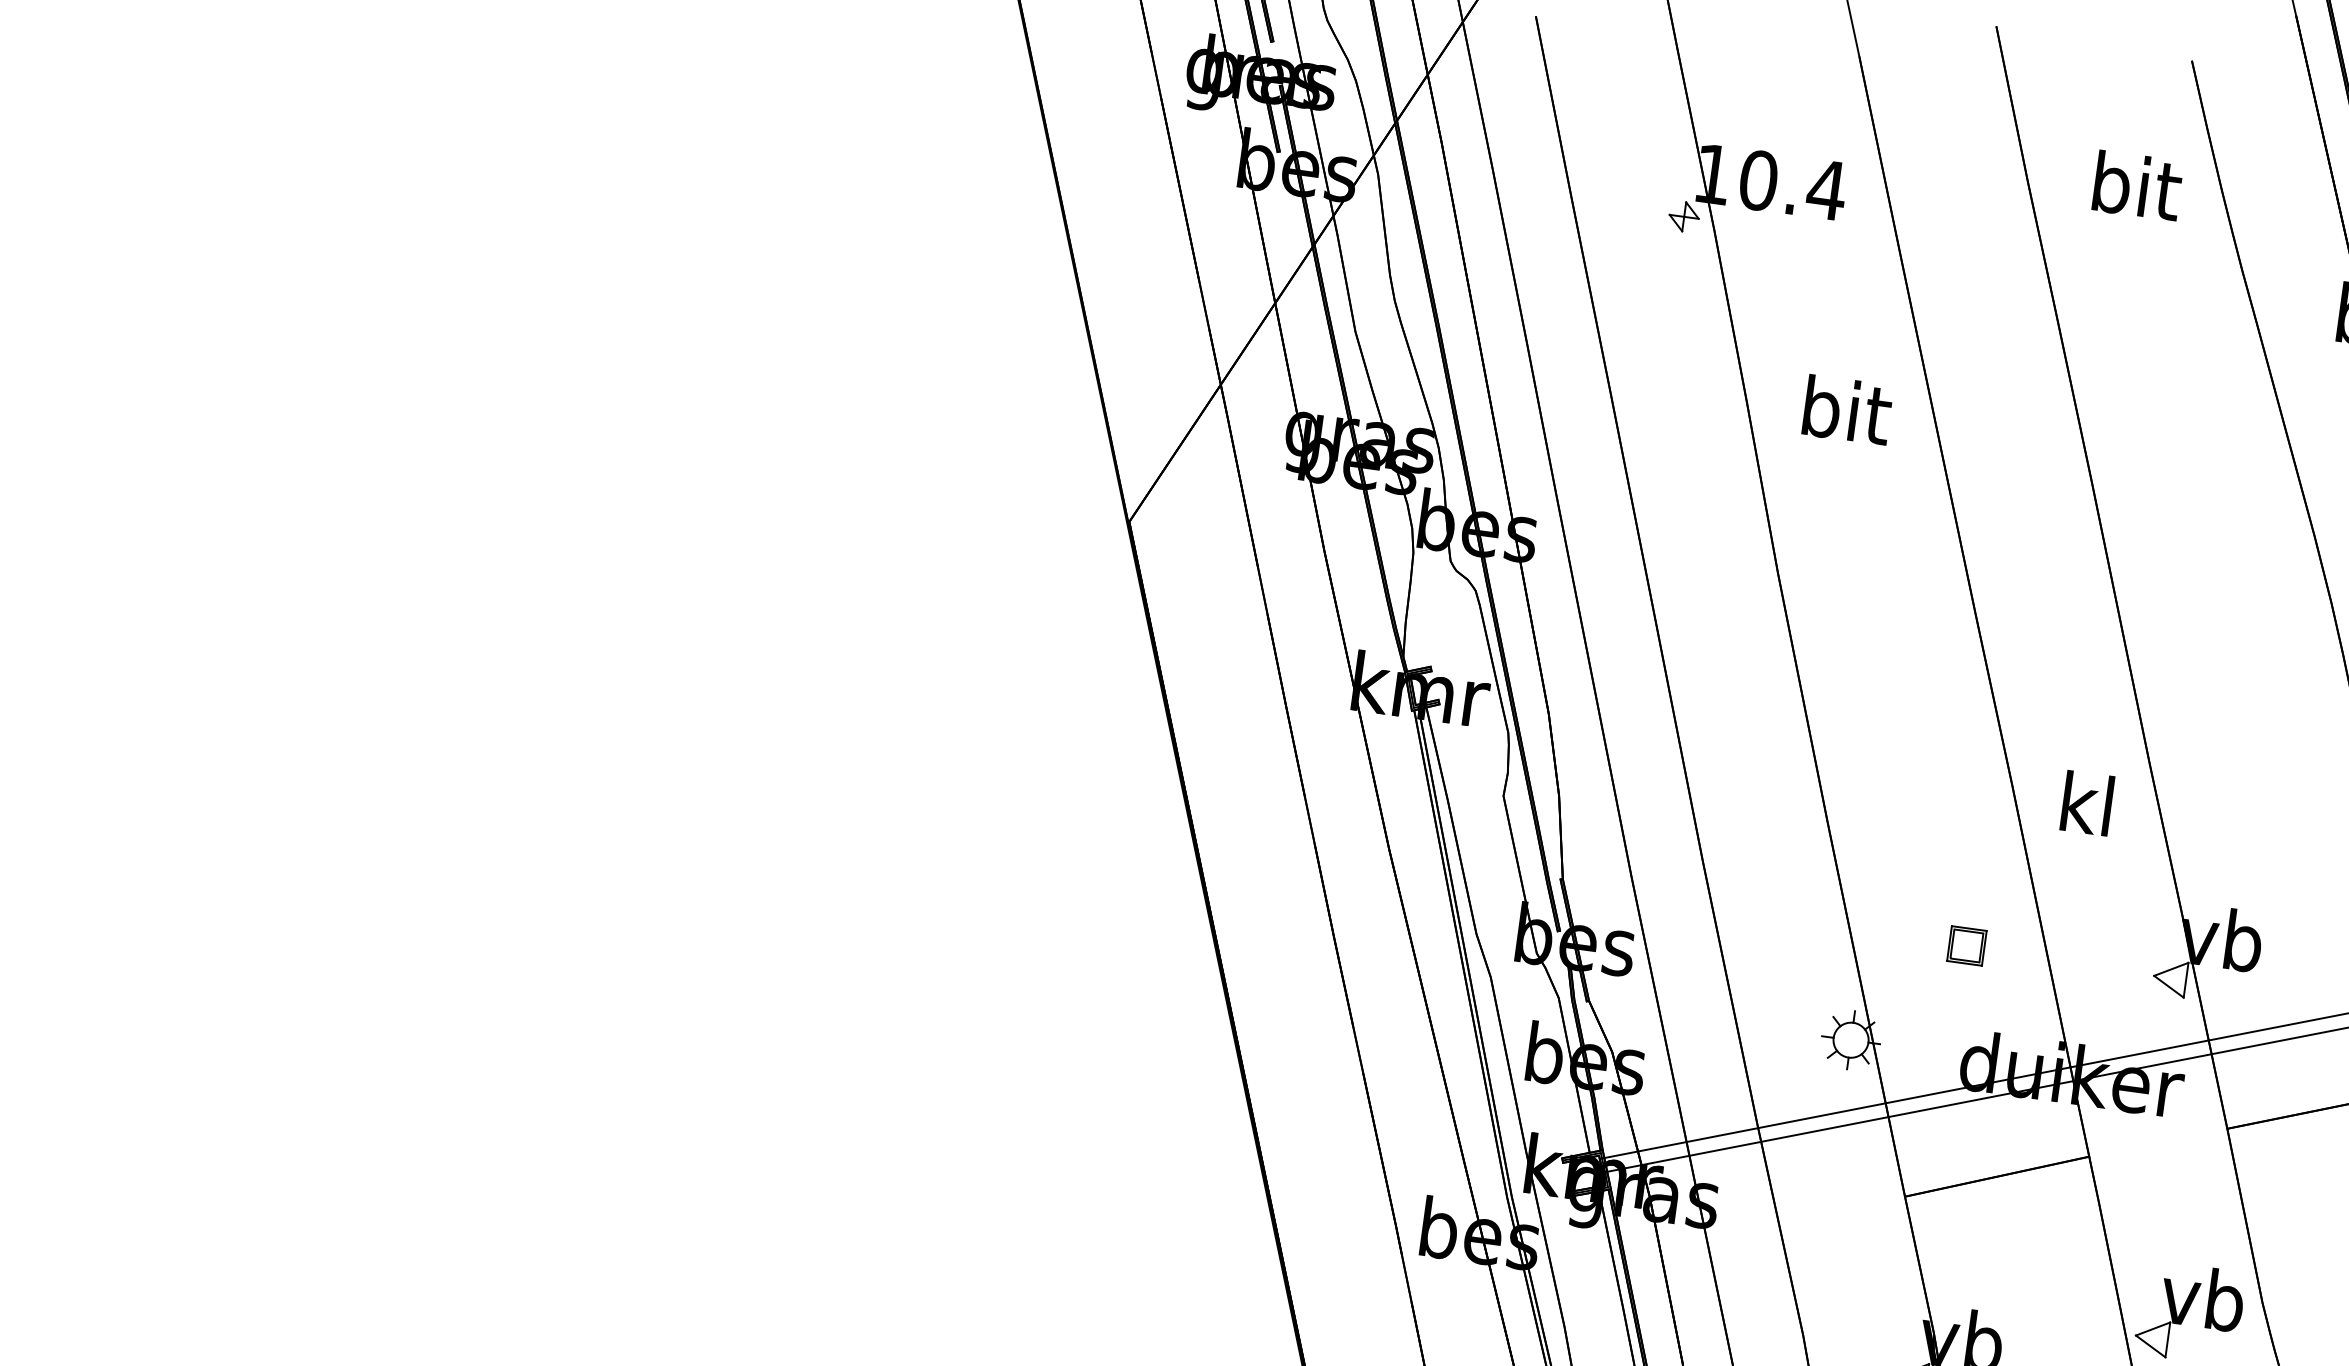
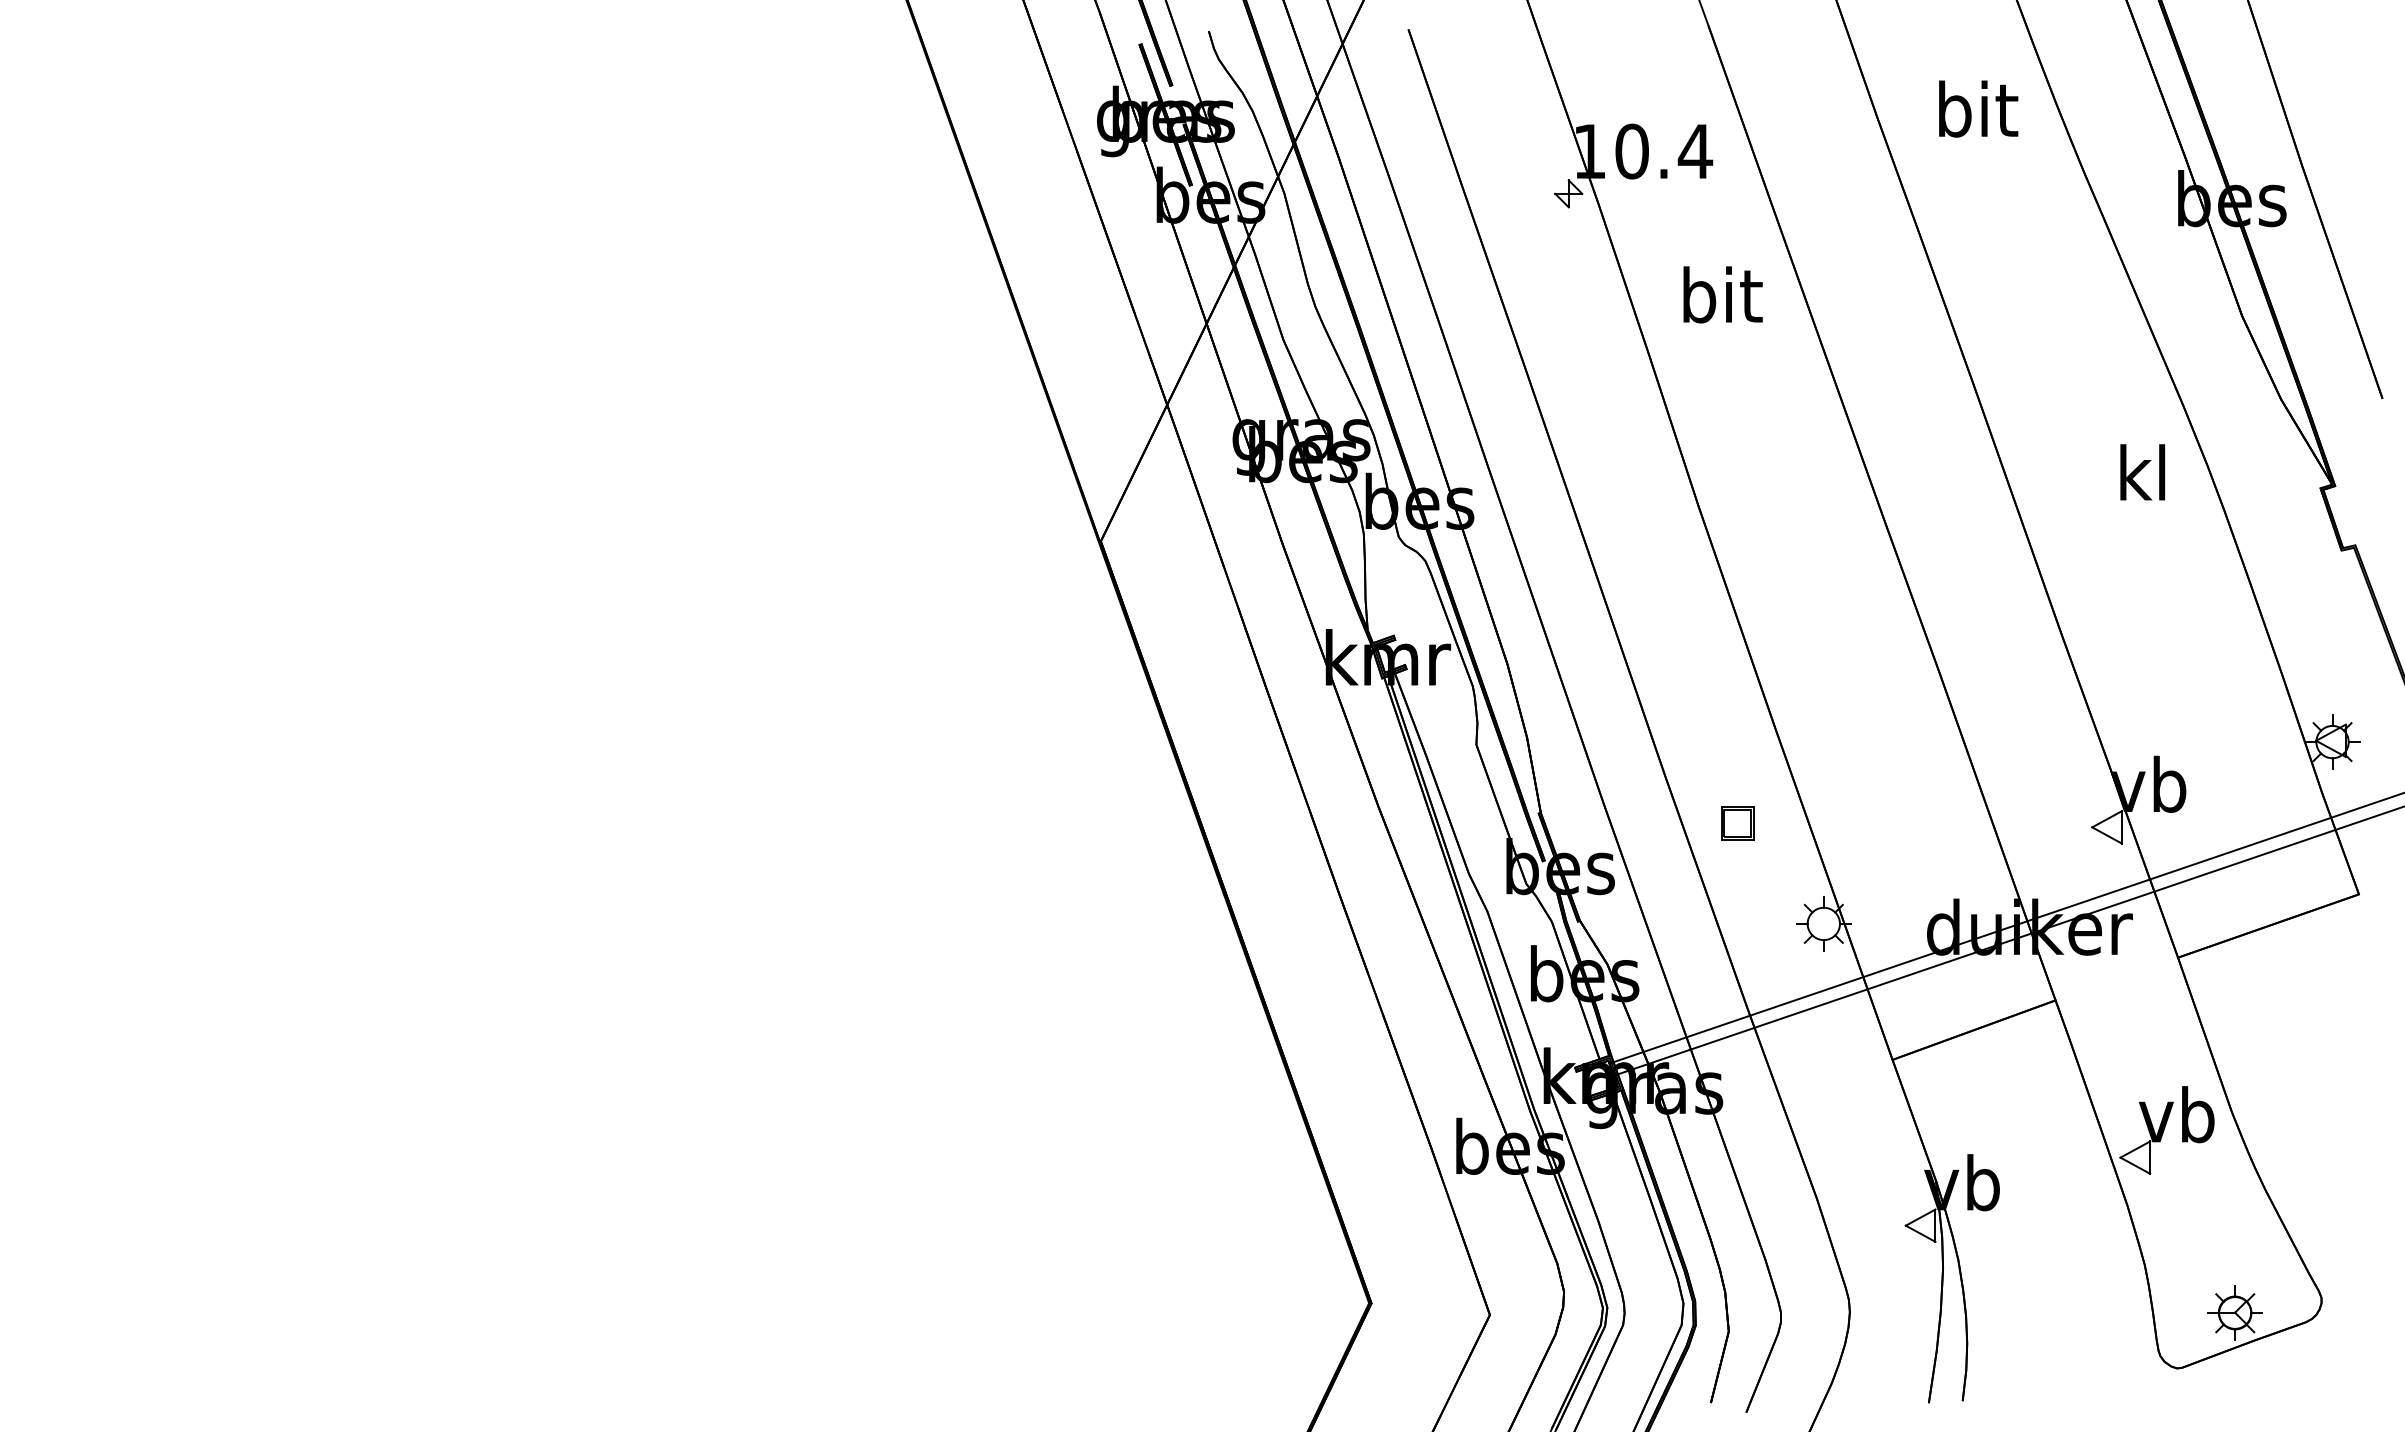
text: (1847, 409) -> (1722, 294), moved
text: (2087, 803) -> (2142, 472), moved
part: (1966, 945) -> (1737, 823), moved

